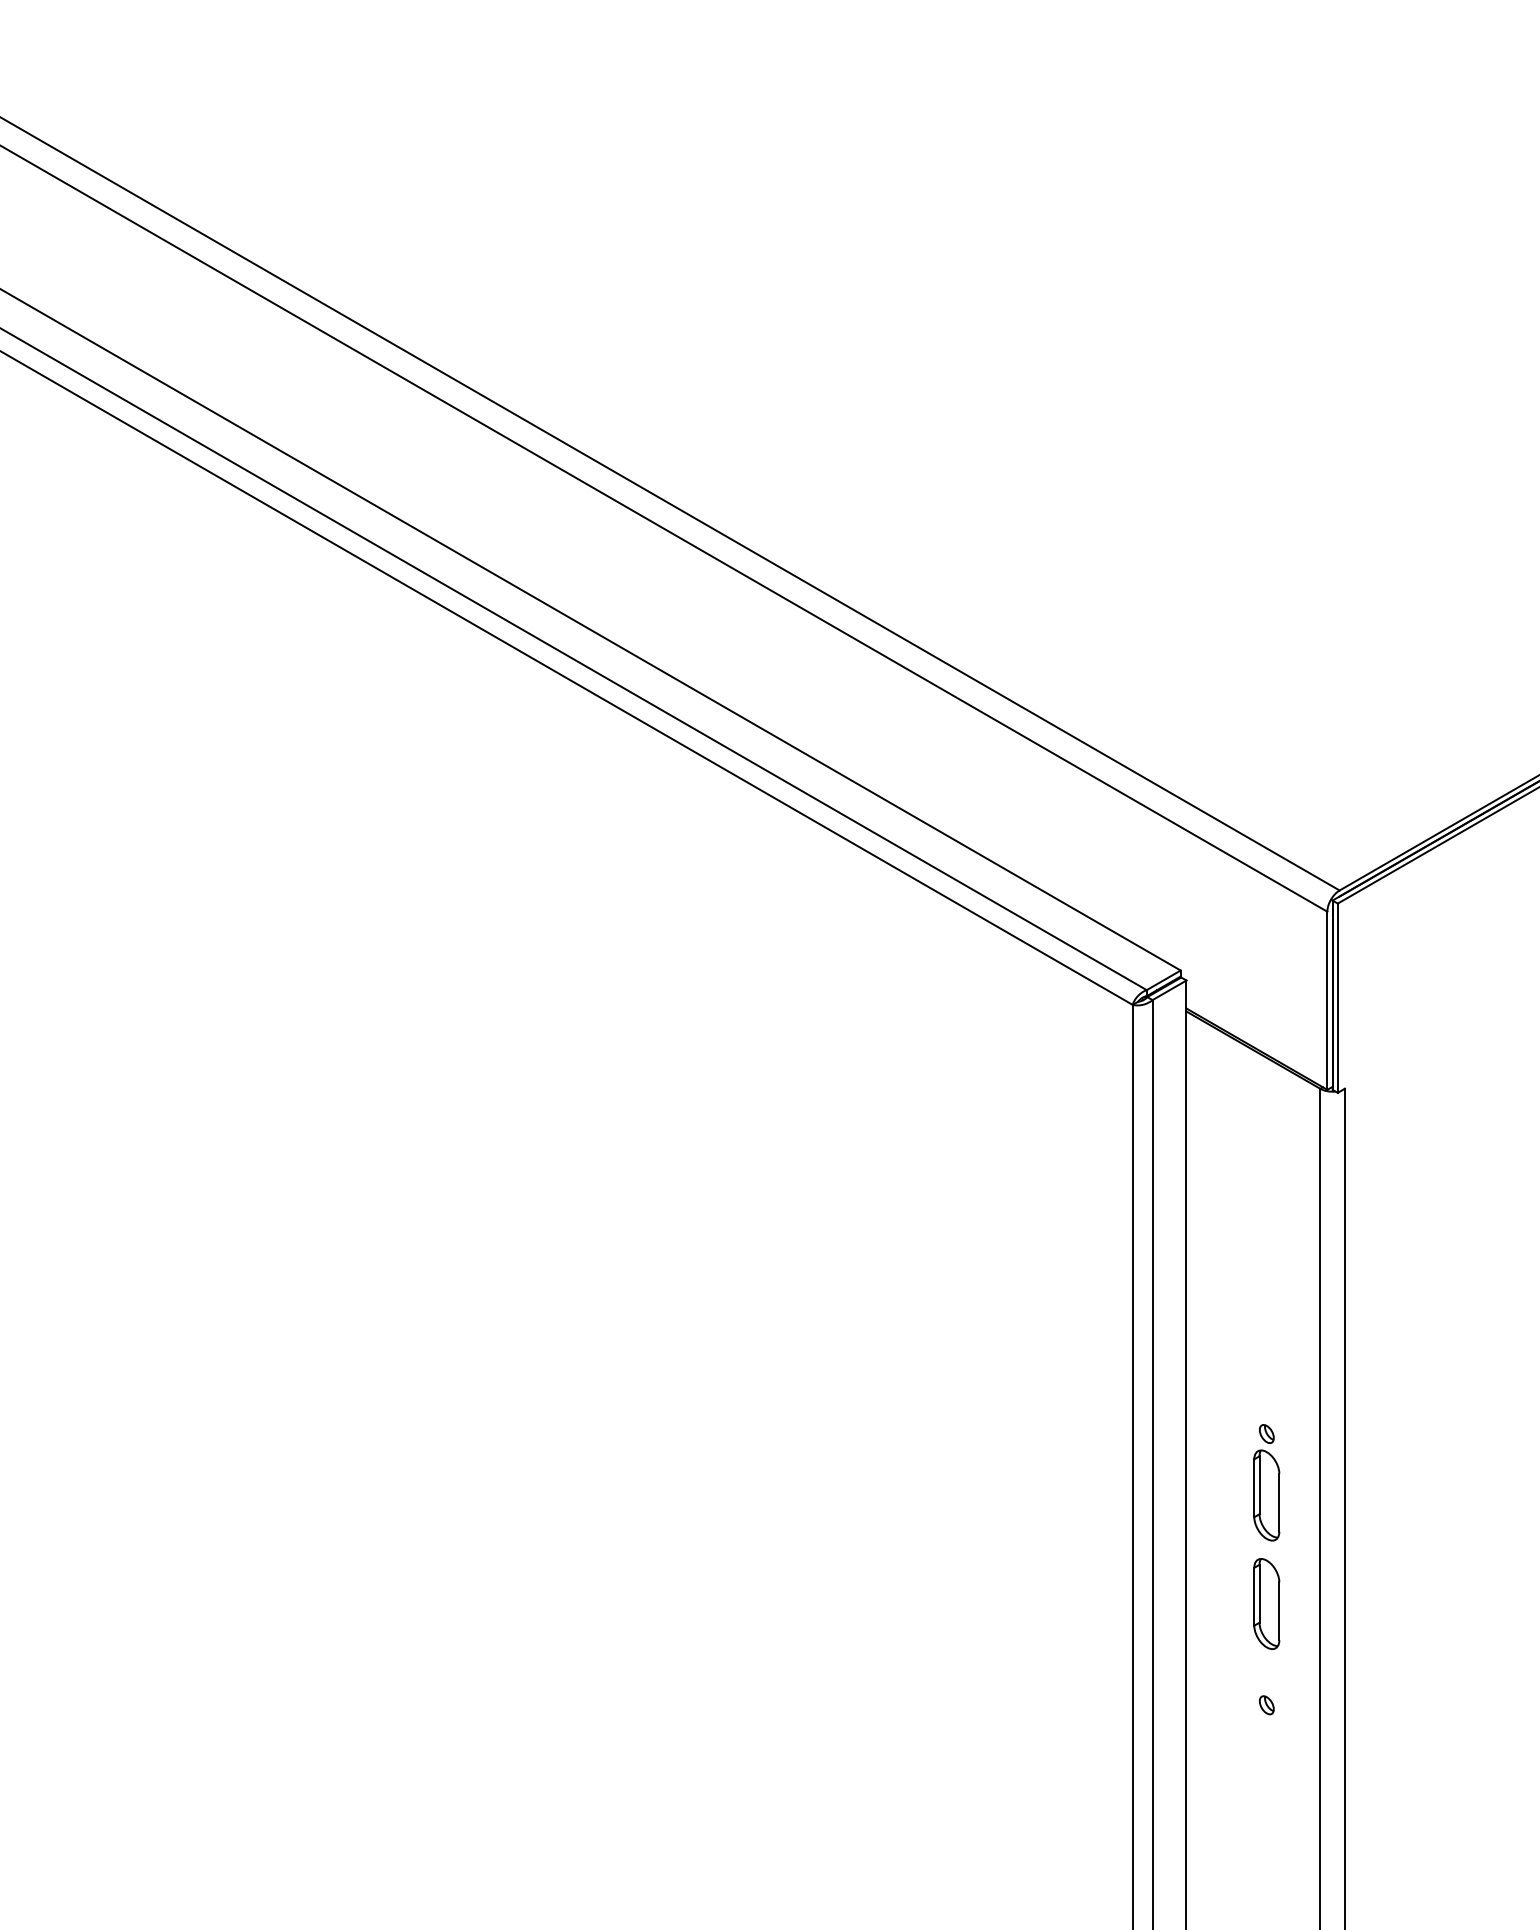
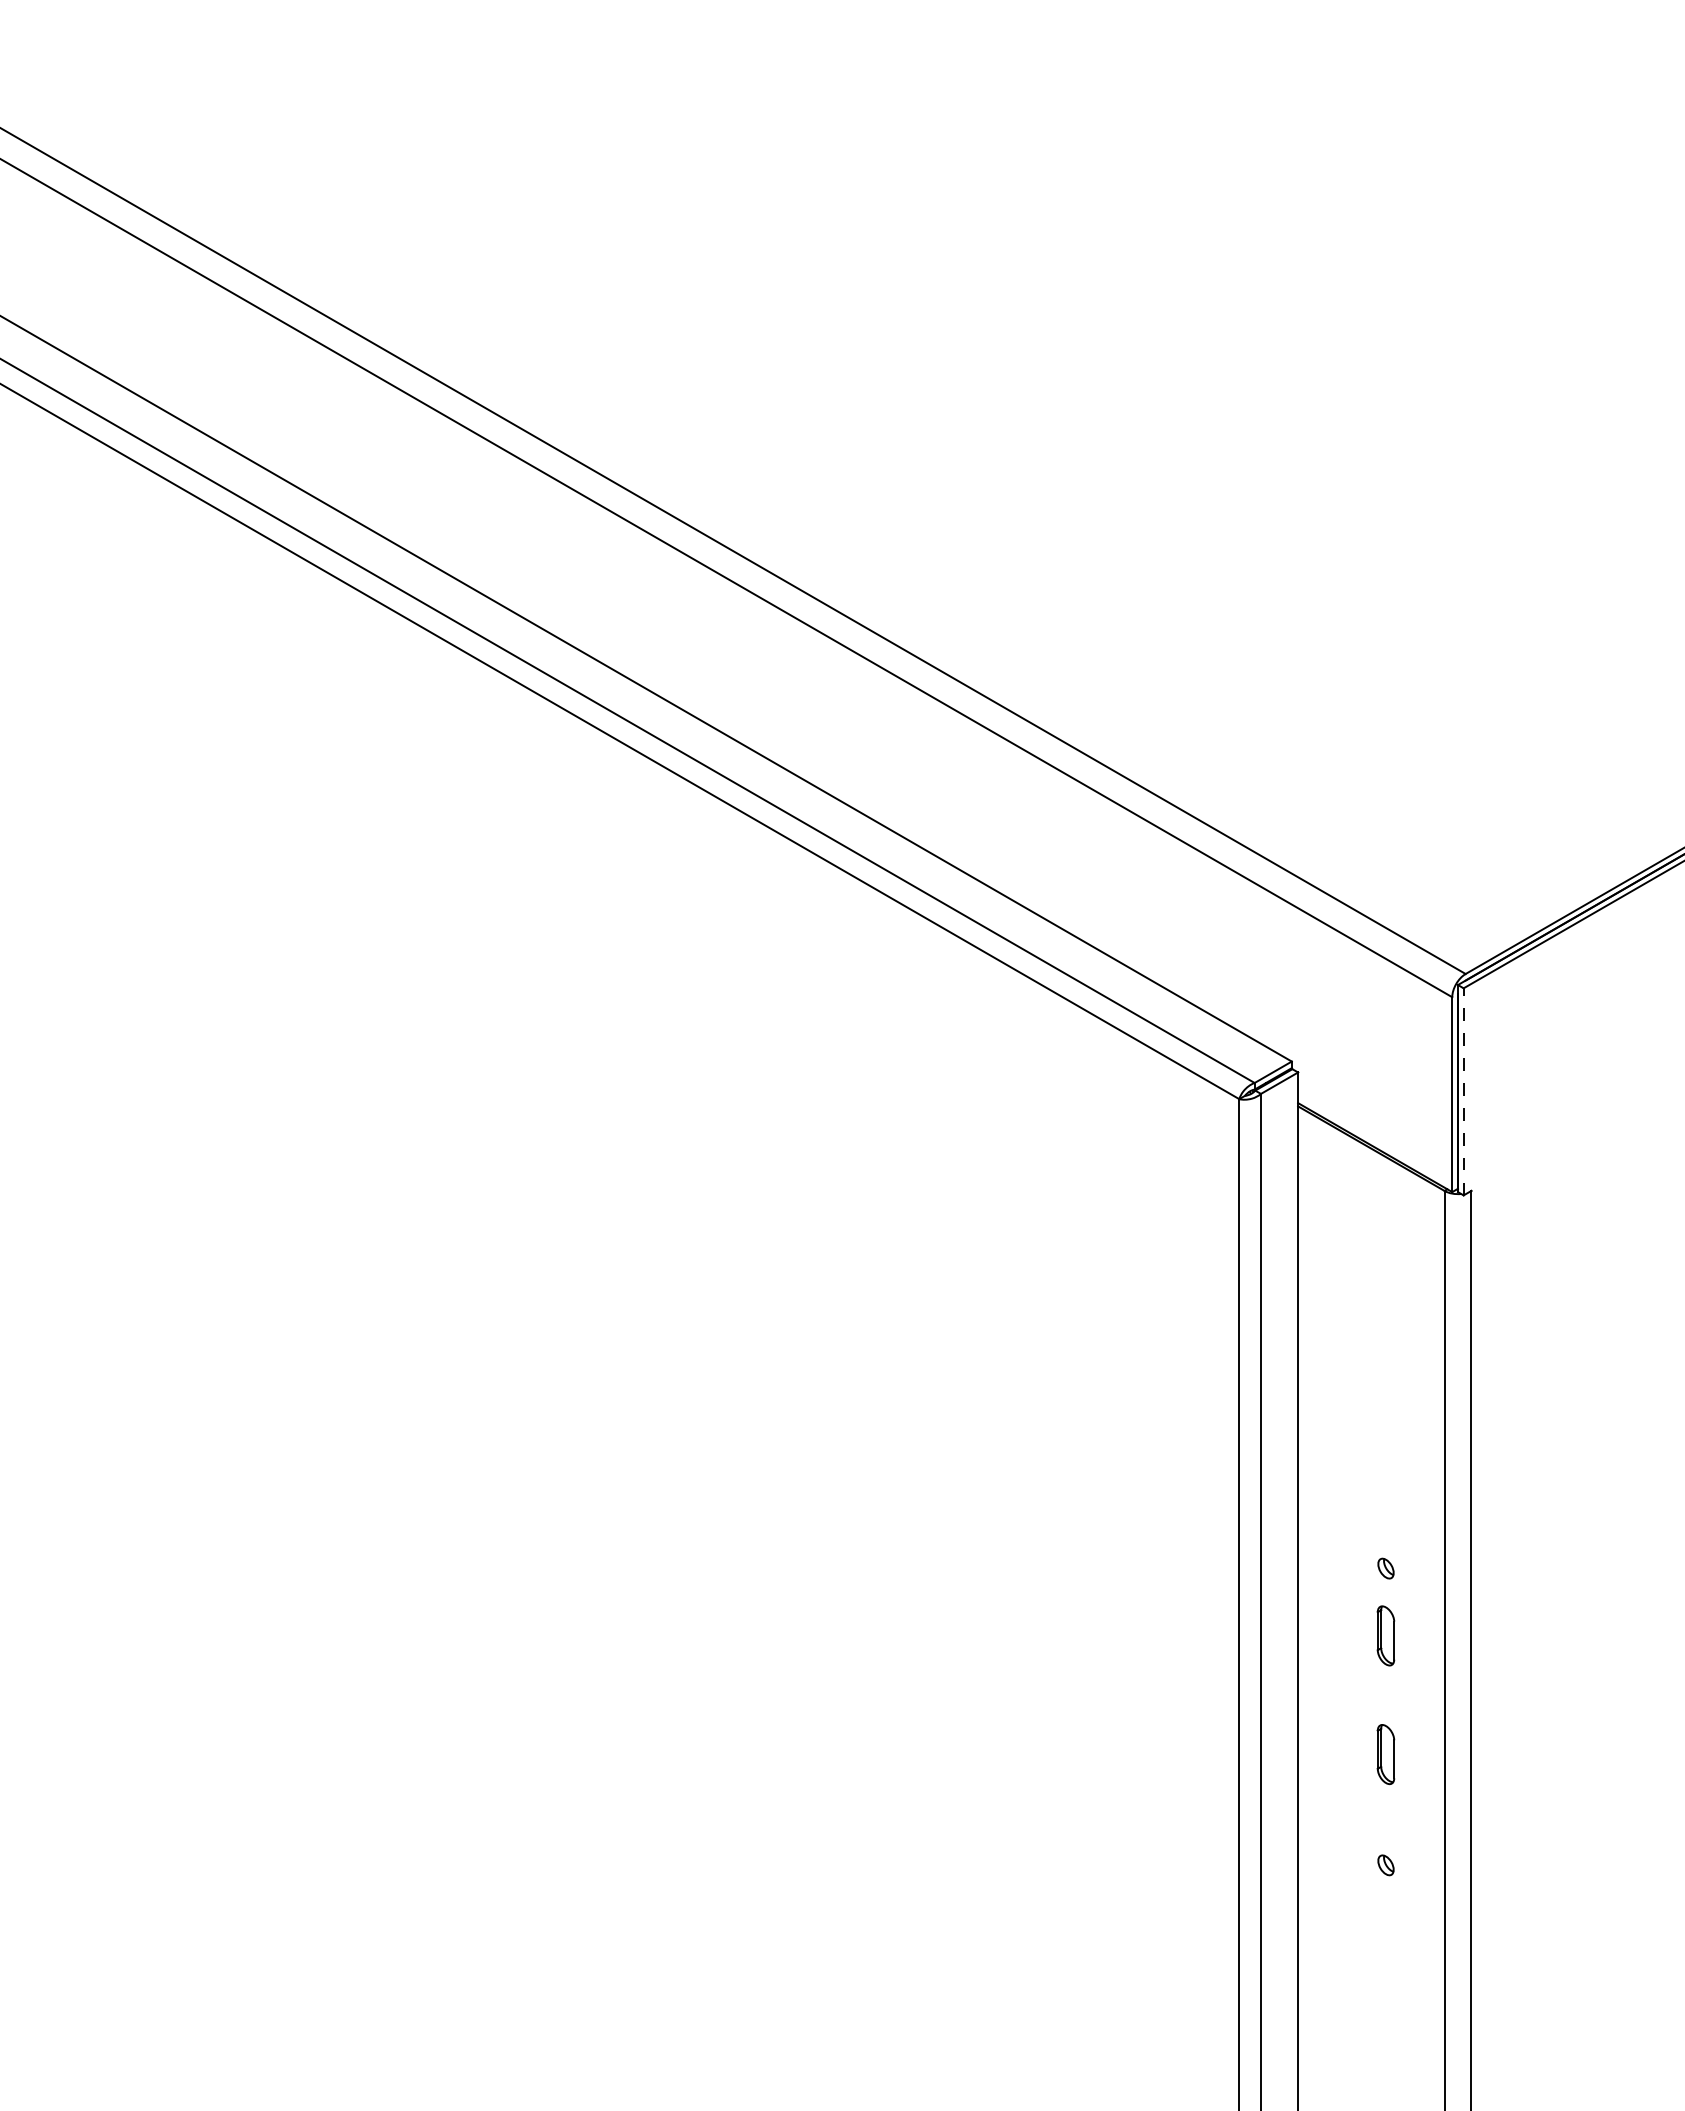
line: (1337, 997) -> (1463, 1091), solid -> dashed
part: (1266, 1495) -> (1385, 1635), size x0.6
part: (1266, 1603) -> (1385, 1754), size x0.6

